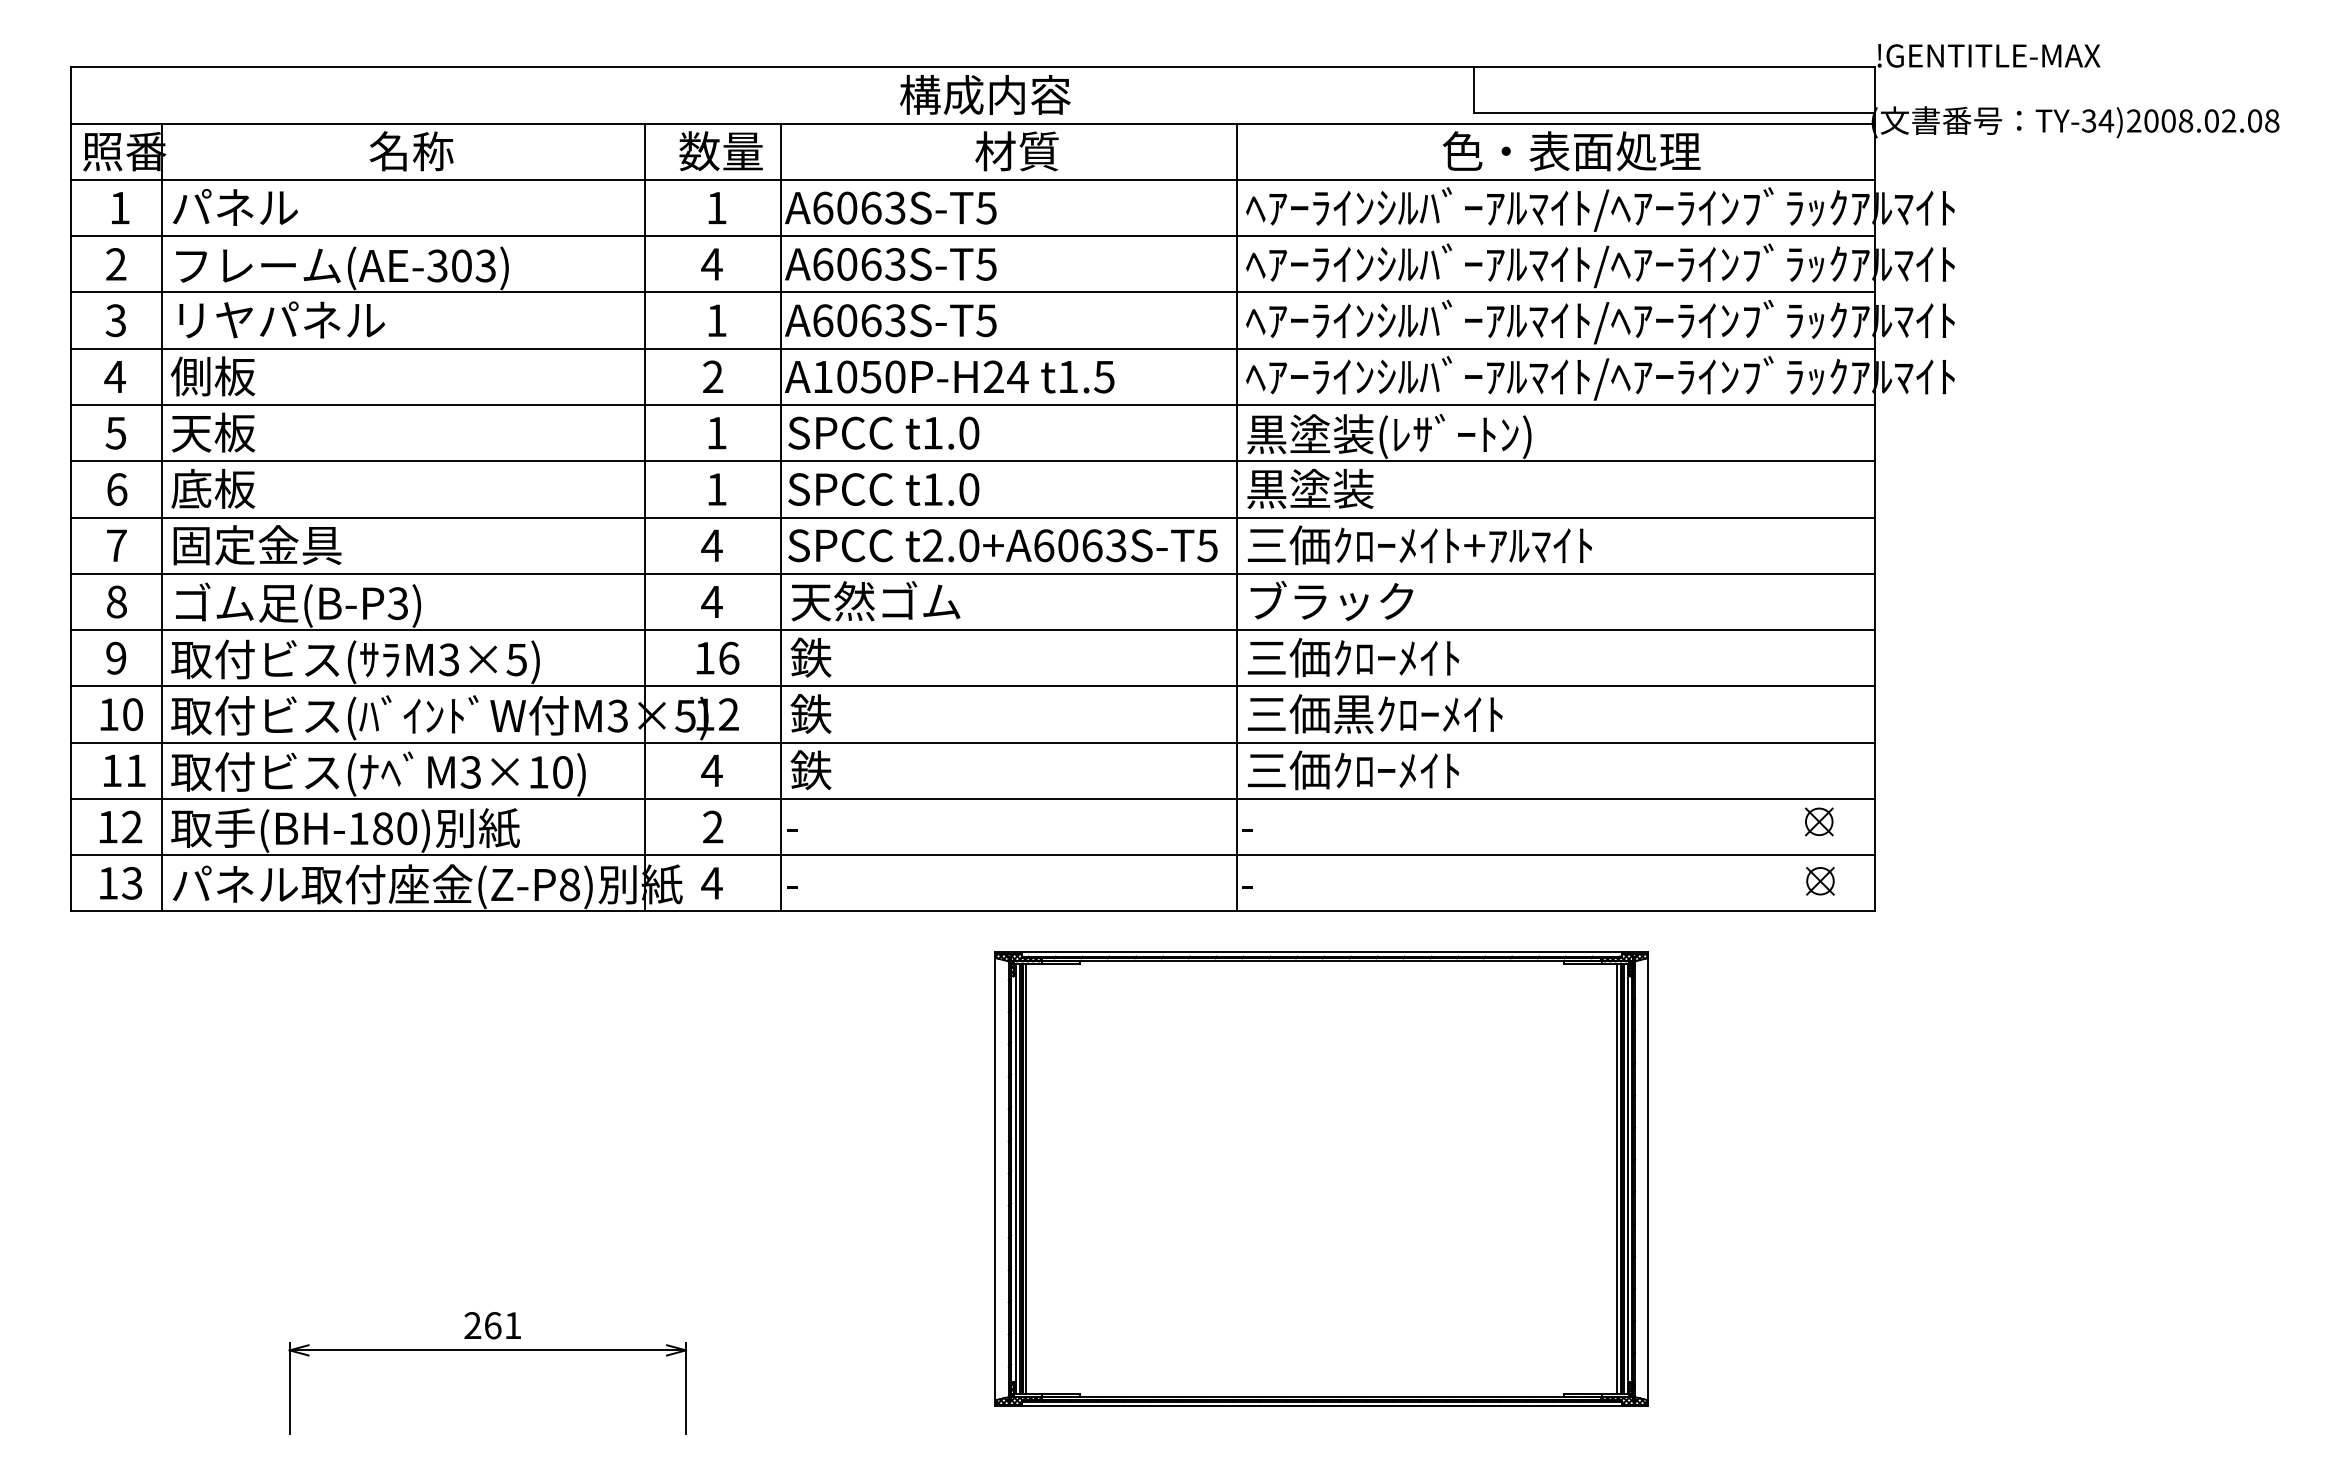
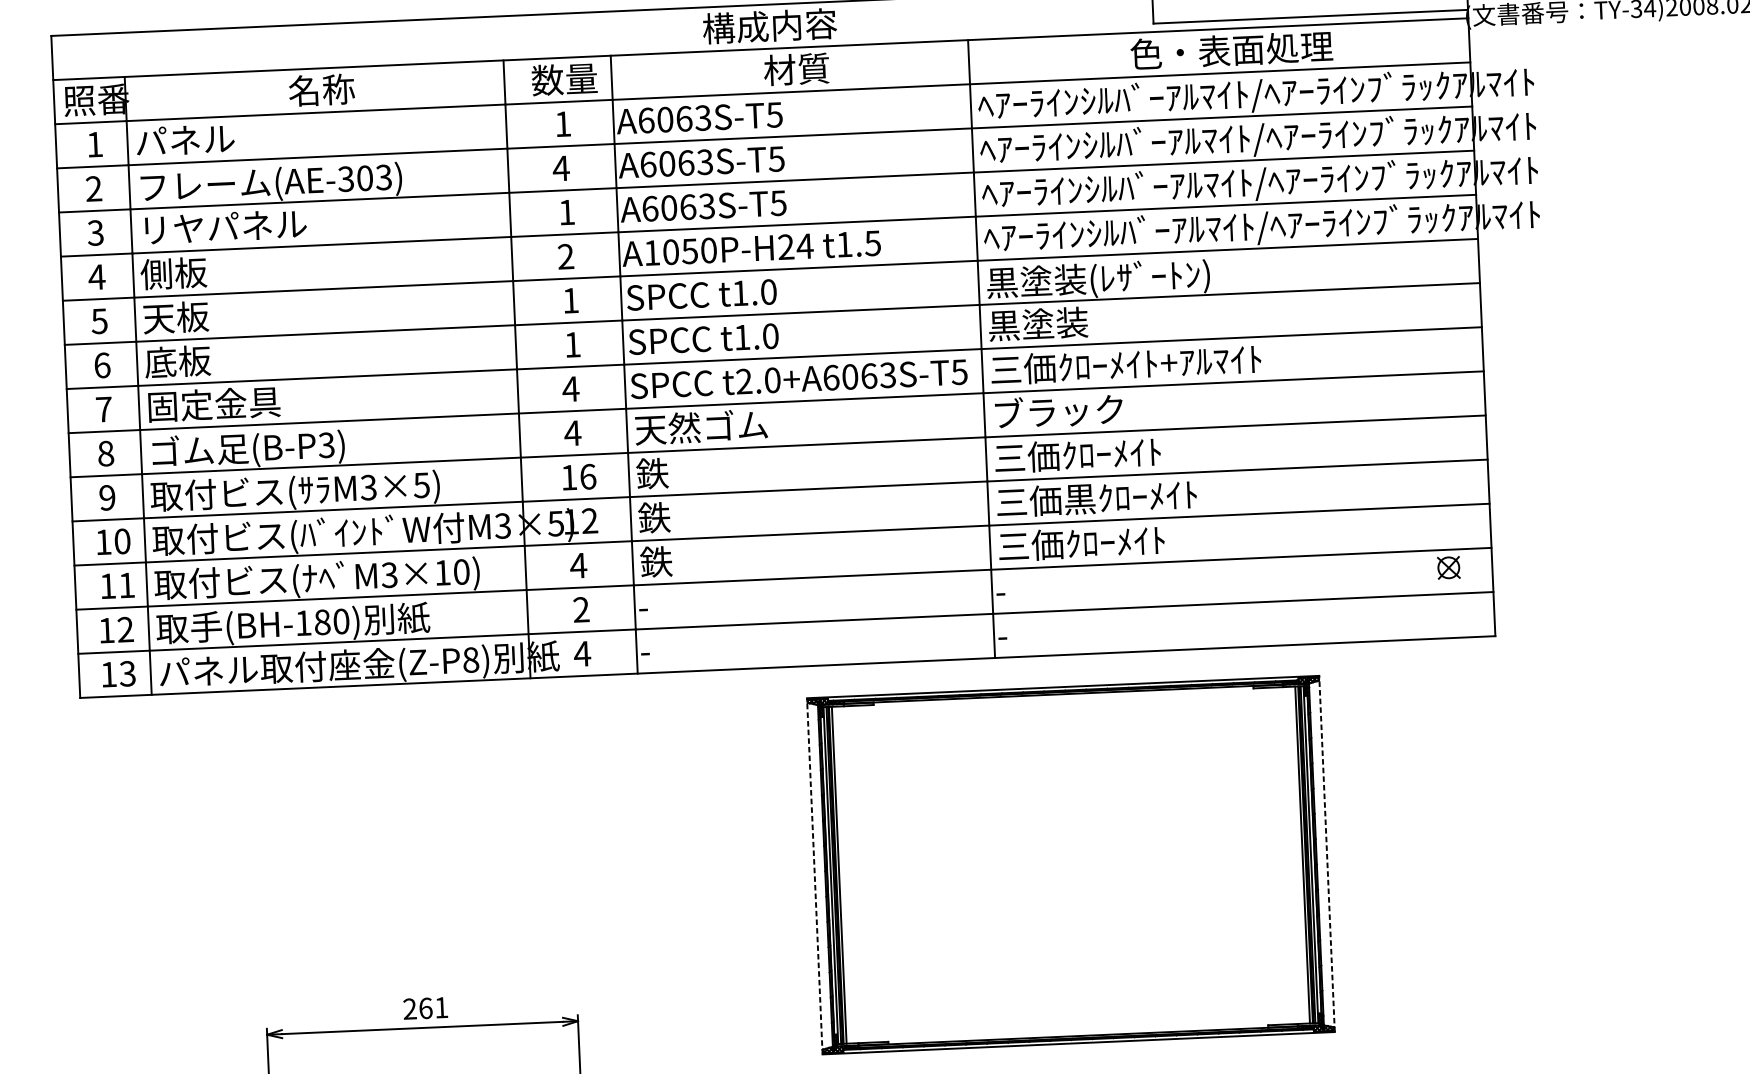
part: (1820, 881) -> (1451, 614), removed
line: (995, 1178) -> (814, 875), solid -> dashed
line: (1648, 1178) -> (1327, 853), solid -> dashed

